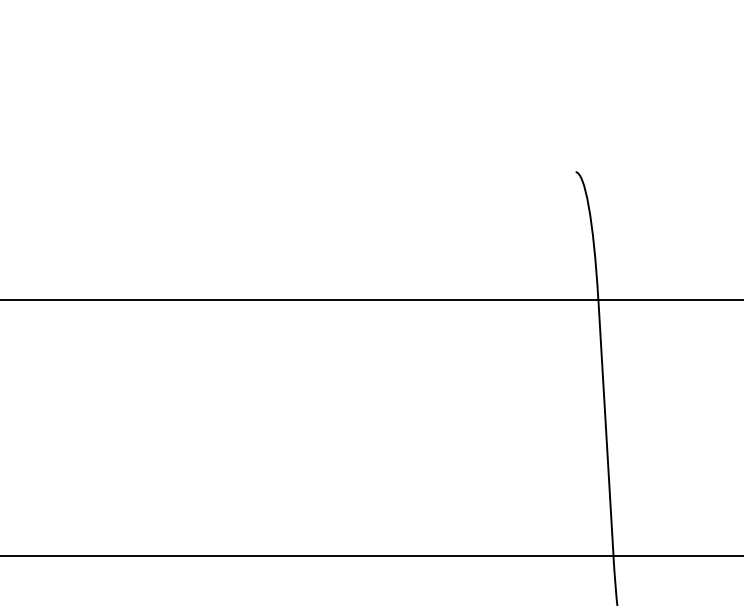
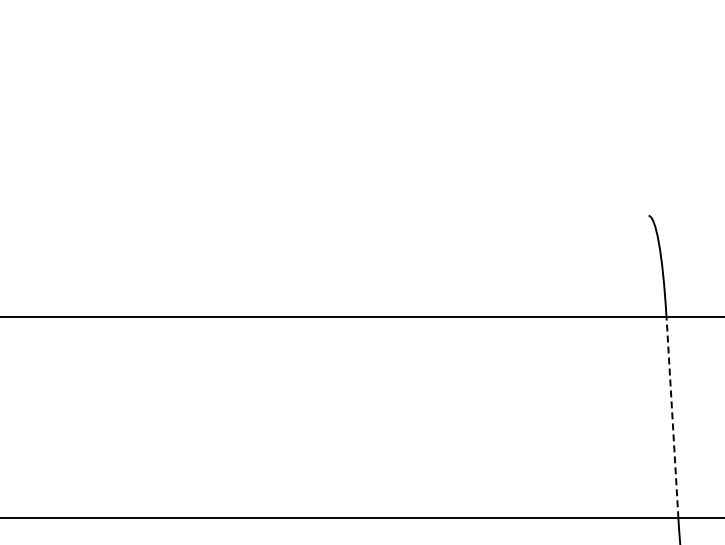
line: (605, 427) -> (672, 417), solid -> dashed

